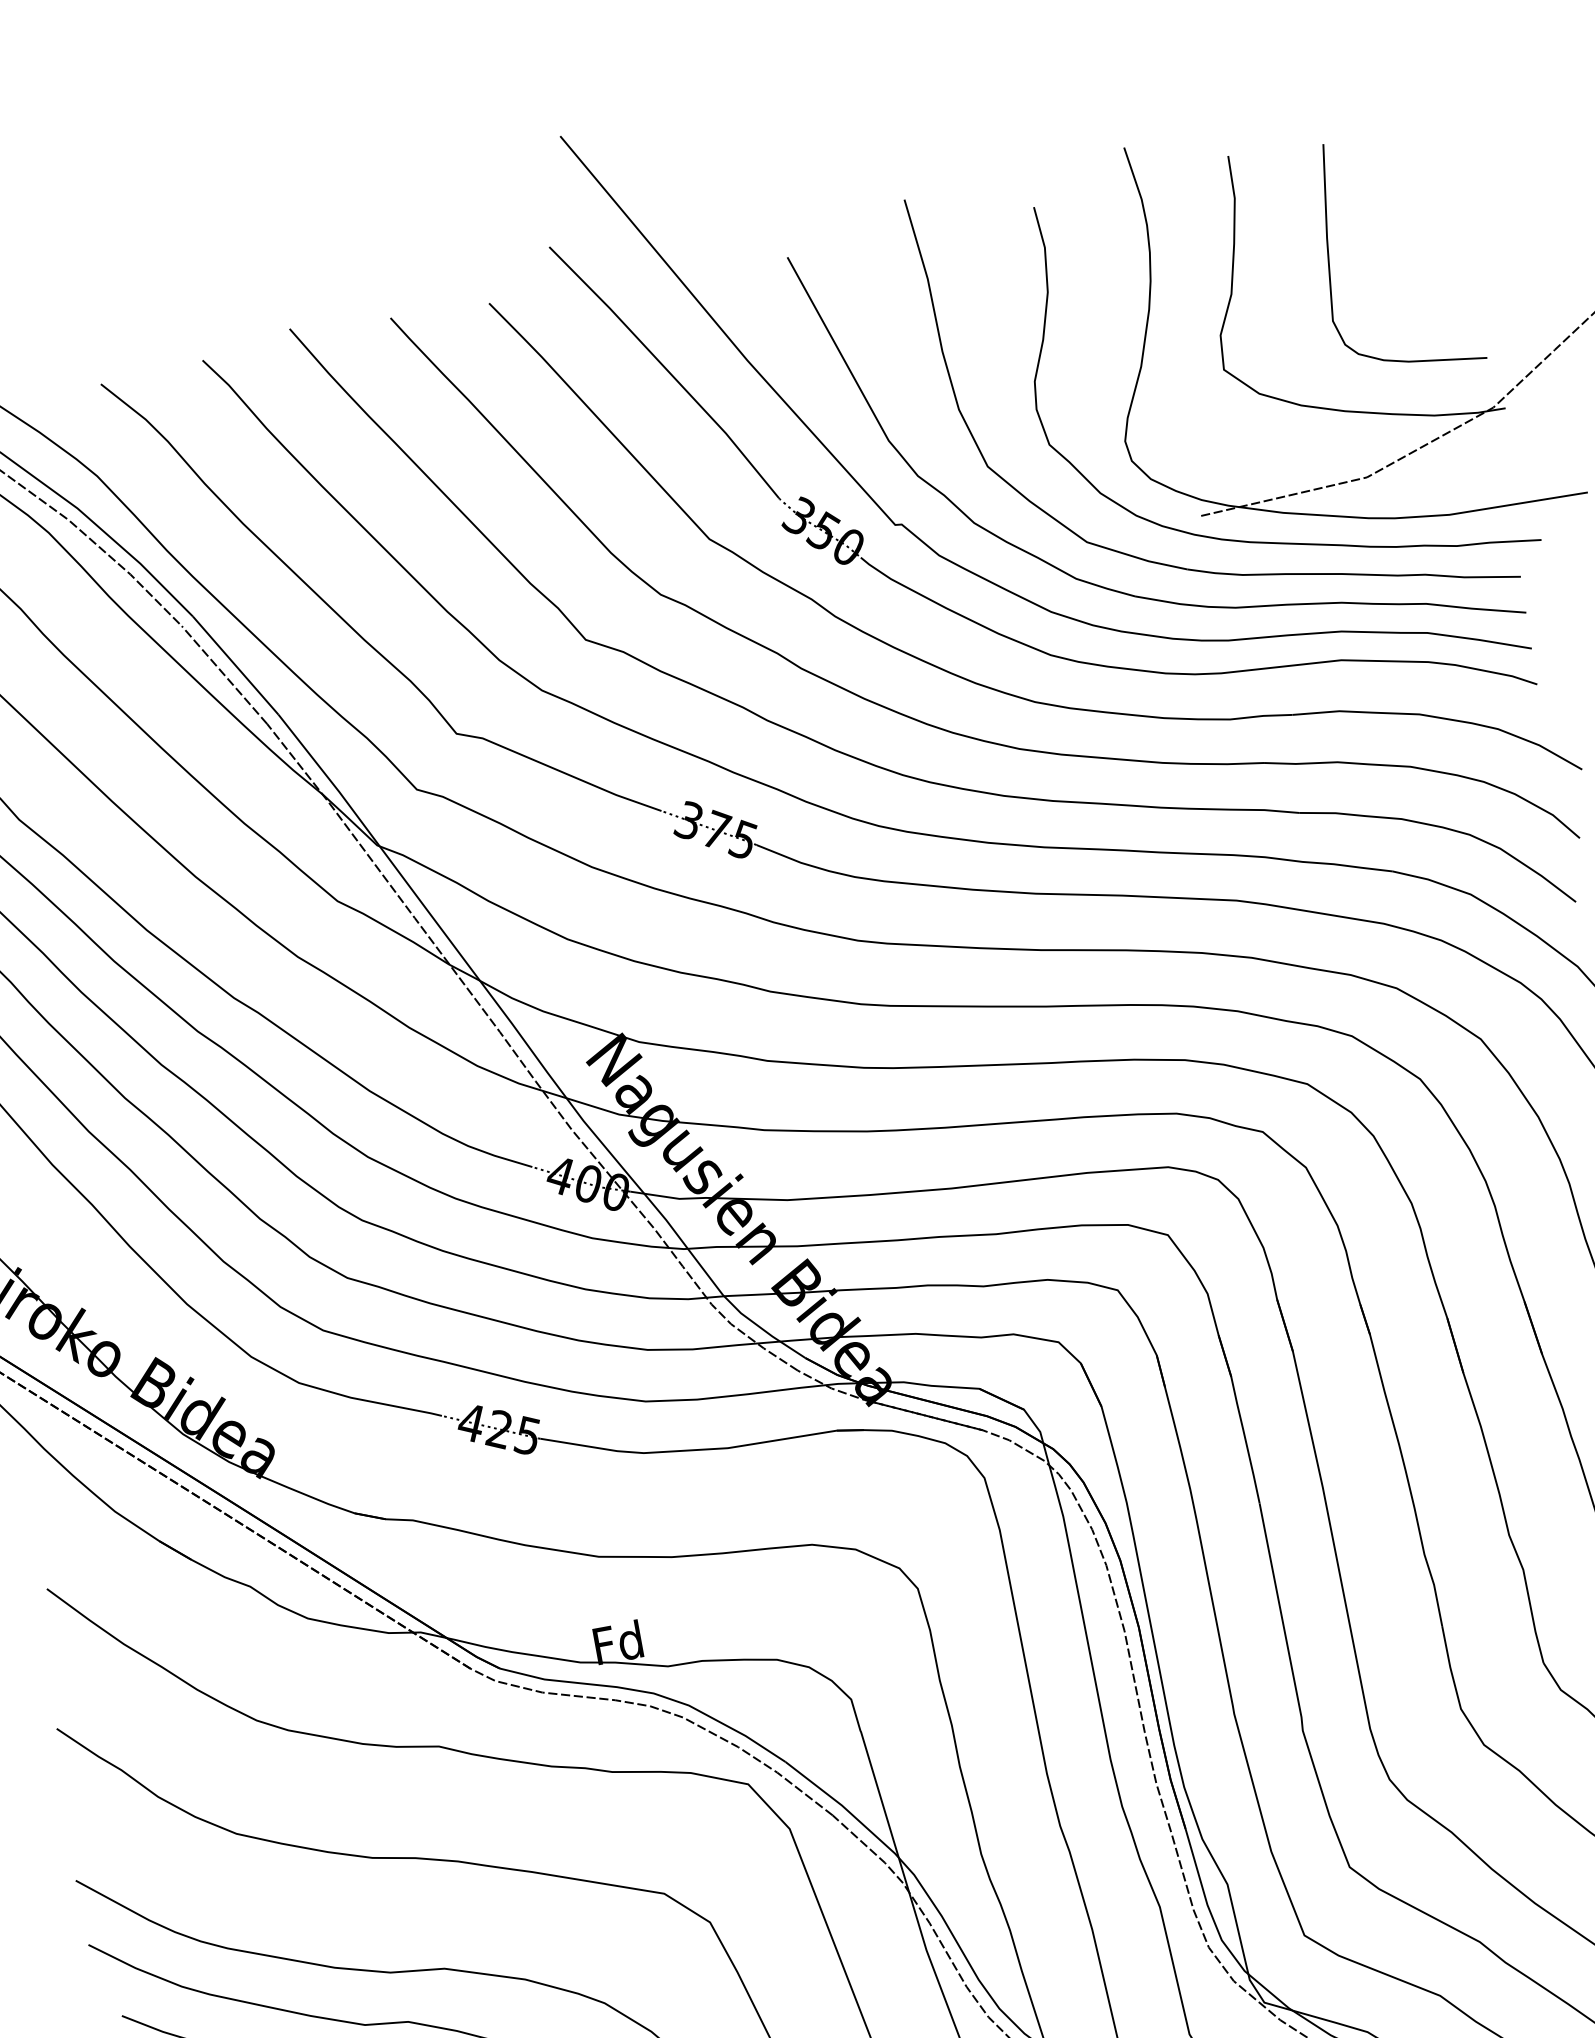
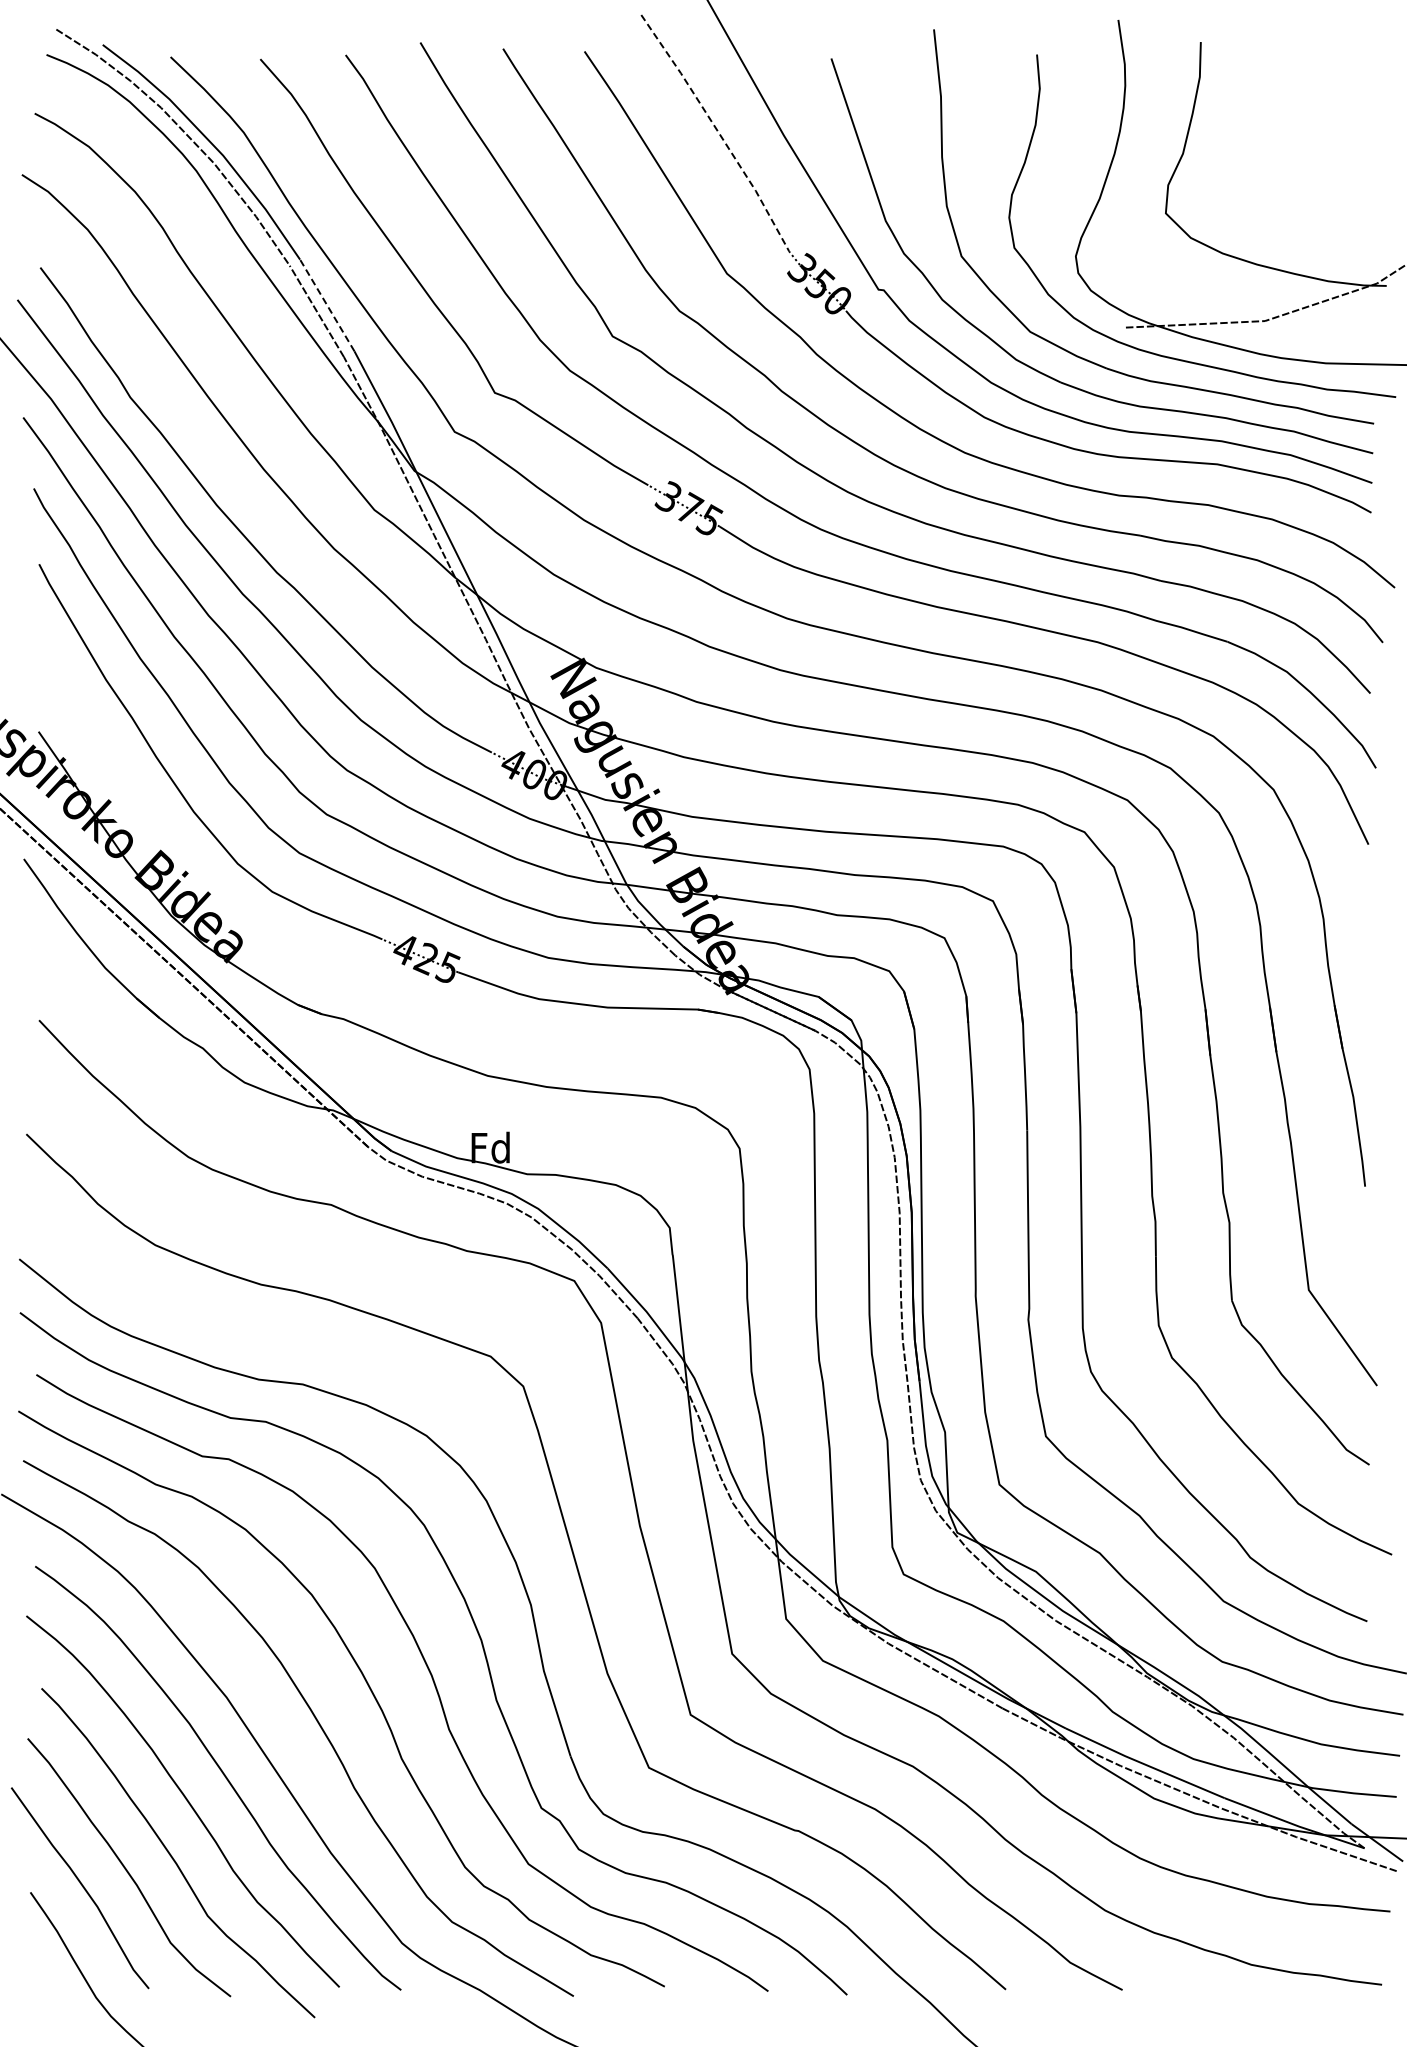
curve: (1330, 259) -> (1267, 140), removed
line: (666, 370) -> (717, 131), solid -> dashed
line: (235, 665) -> (327, 305), solid -> dashed

